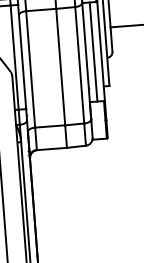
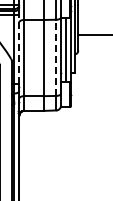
line: (22, 56) -> (19, 49), solid -> dashed
line: (79, 64) -> (56, 57), solid -> dashed

